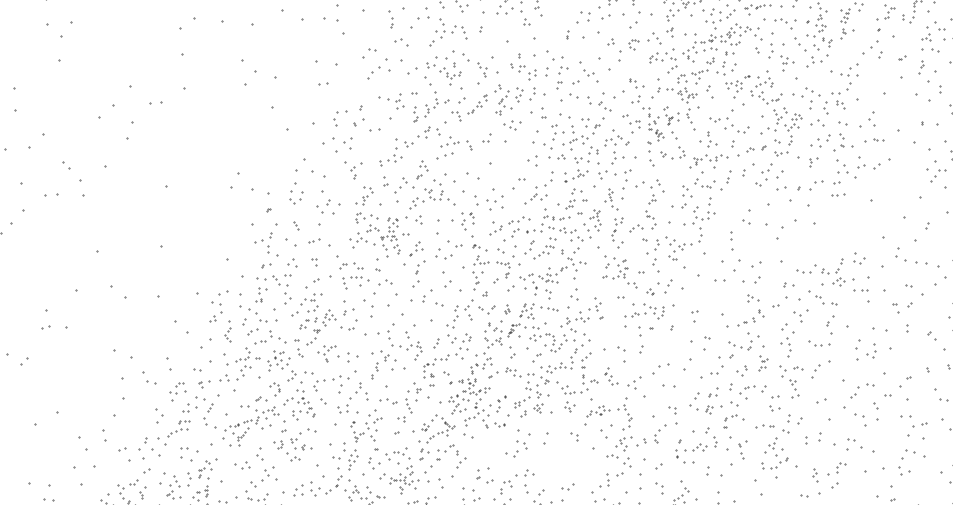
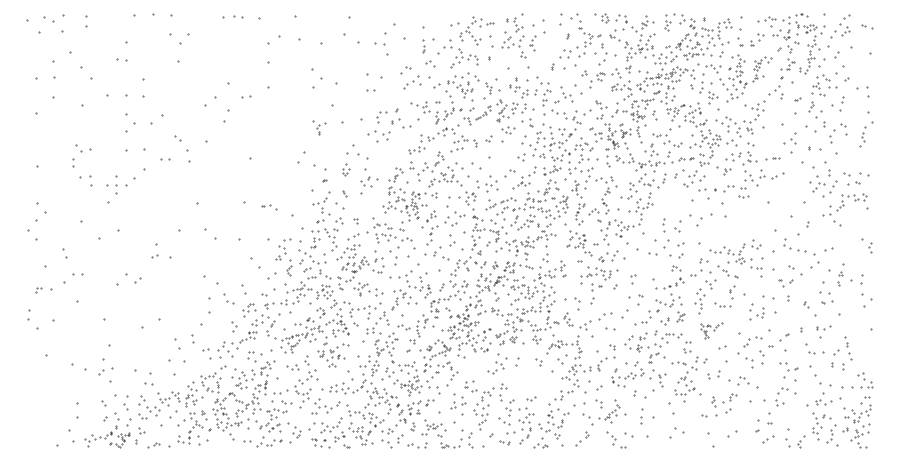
part: (866, 119) -> (789, 138), moved
part: (354, 169) -> (319, 127), moved
part: (296, 192) -> (345, 169), size x0.7
part: (746, 218) -> (677, 226), moved
part: (319, 242) -> (269, 207), moved
part: (805, 378) -> (711, 330), size x0.6

